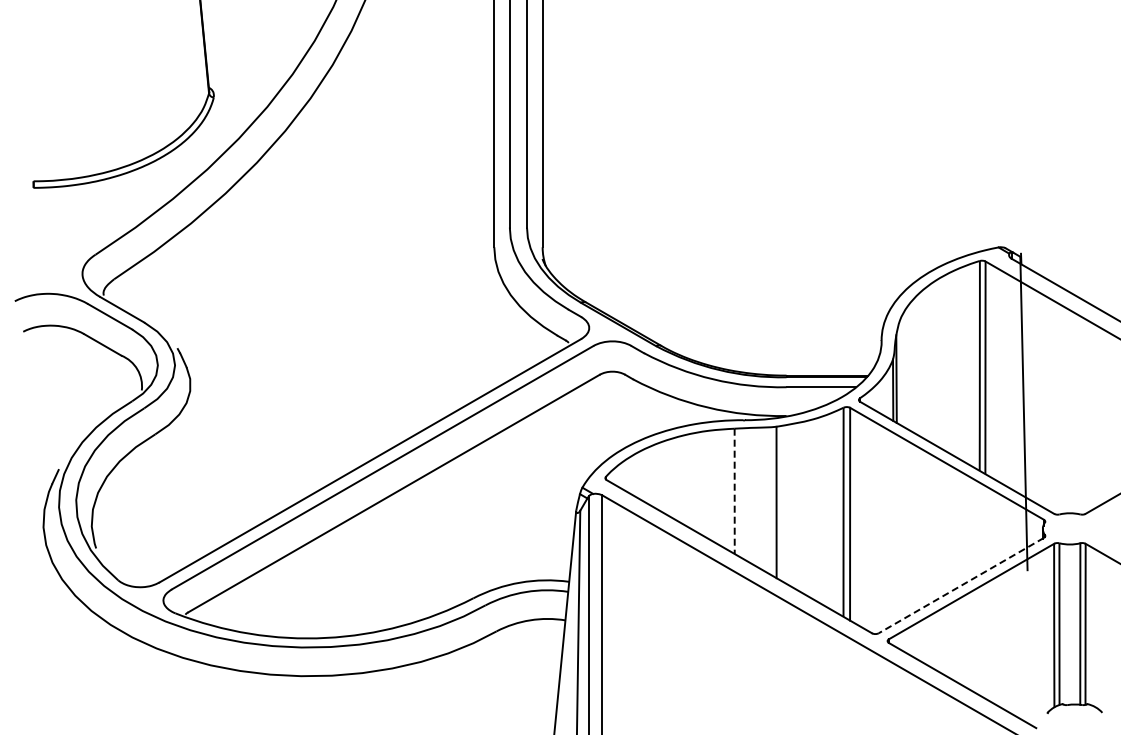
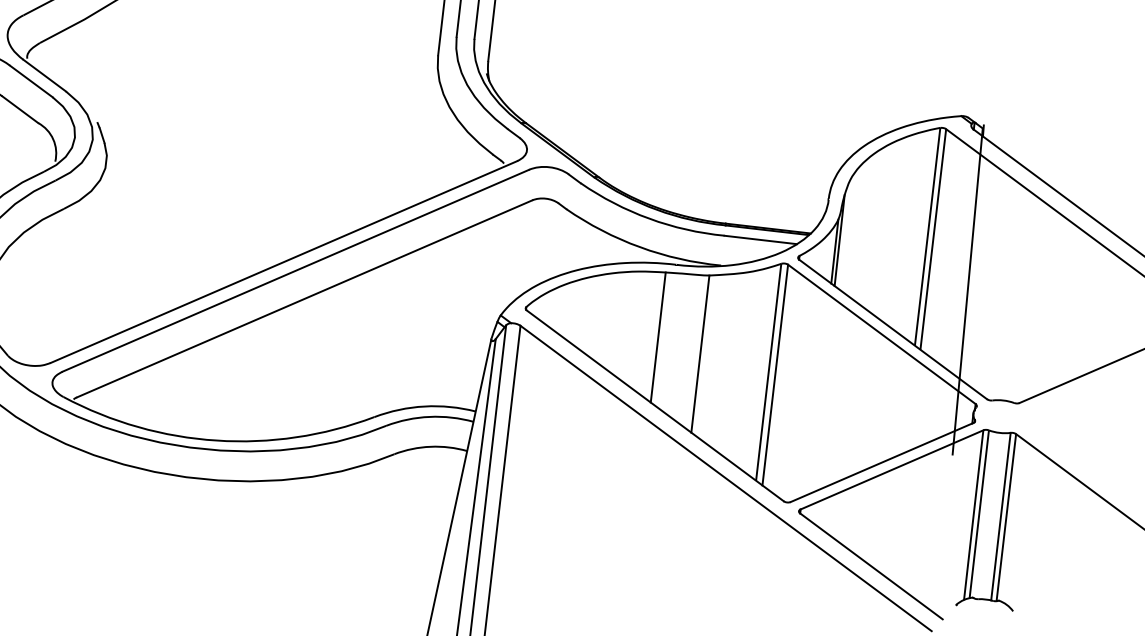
line: (734, 491) -> (658, 337), dashed -> solid
line: (960, 585) -> (881, 462), dashed -> solid

